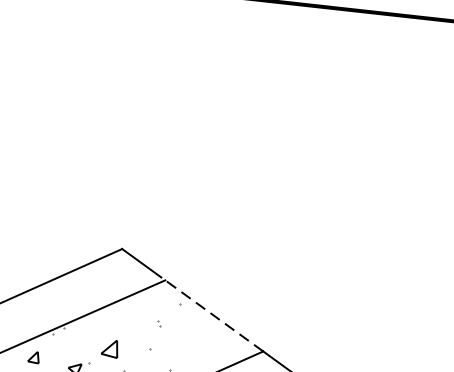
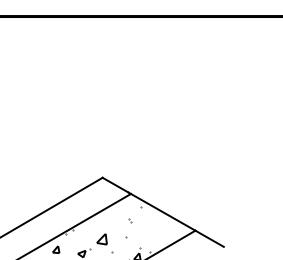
line: (211, 314) -> (161, 211), dashed -> solid

